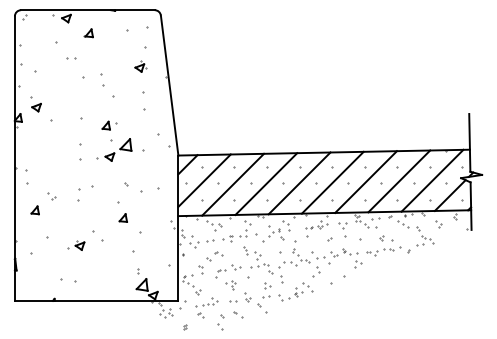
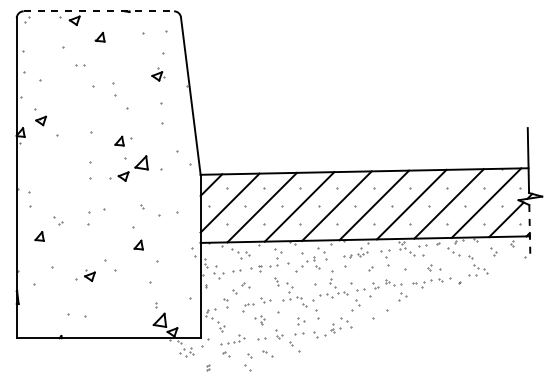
line: (88, 10) -> (99, 11), solid -> dashed
line: (470, 205) -> (529, 231), solid -> dashed

